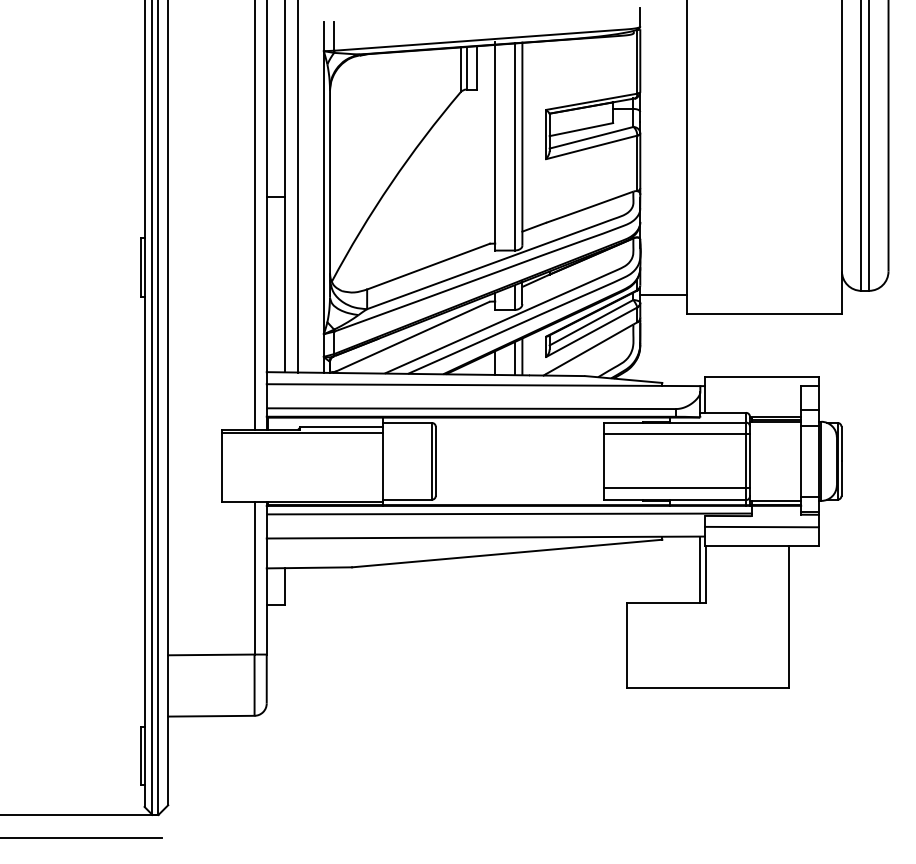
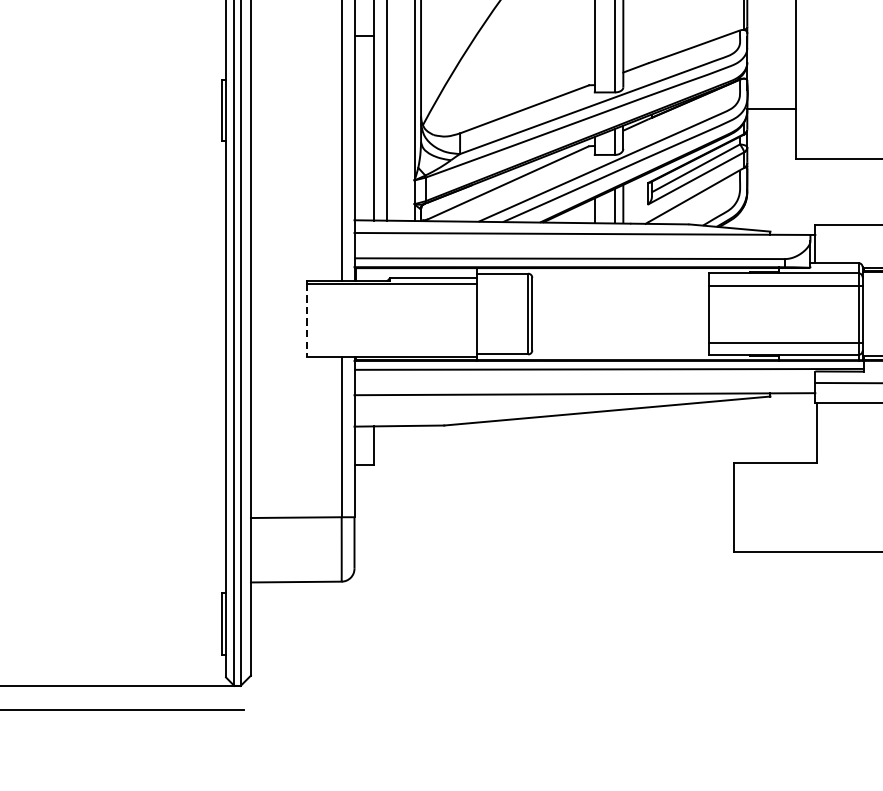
line: (663, 294) -> (771, 109), moved
line: (221, 467) -> (306, 320), solid -> dashed
line: (700, 569) -> (810, 427), removed

